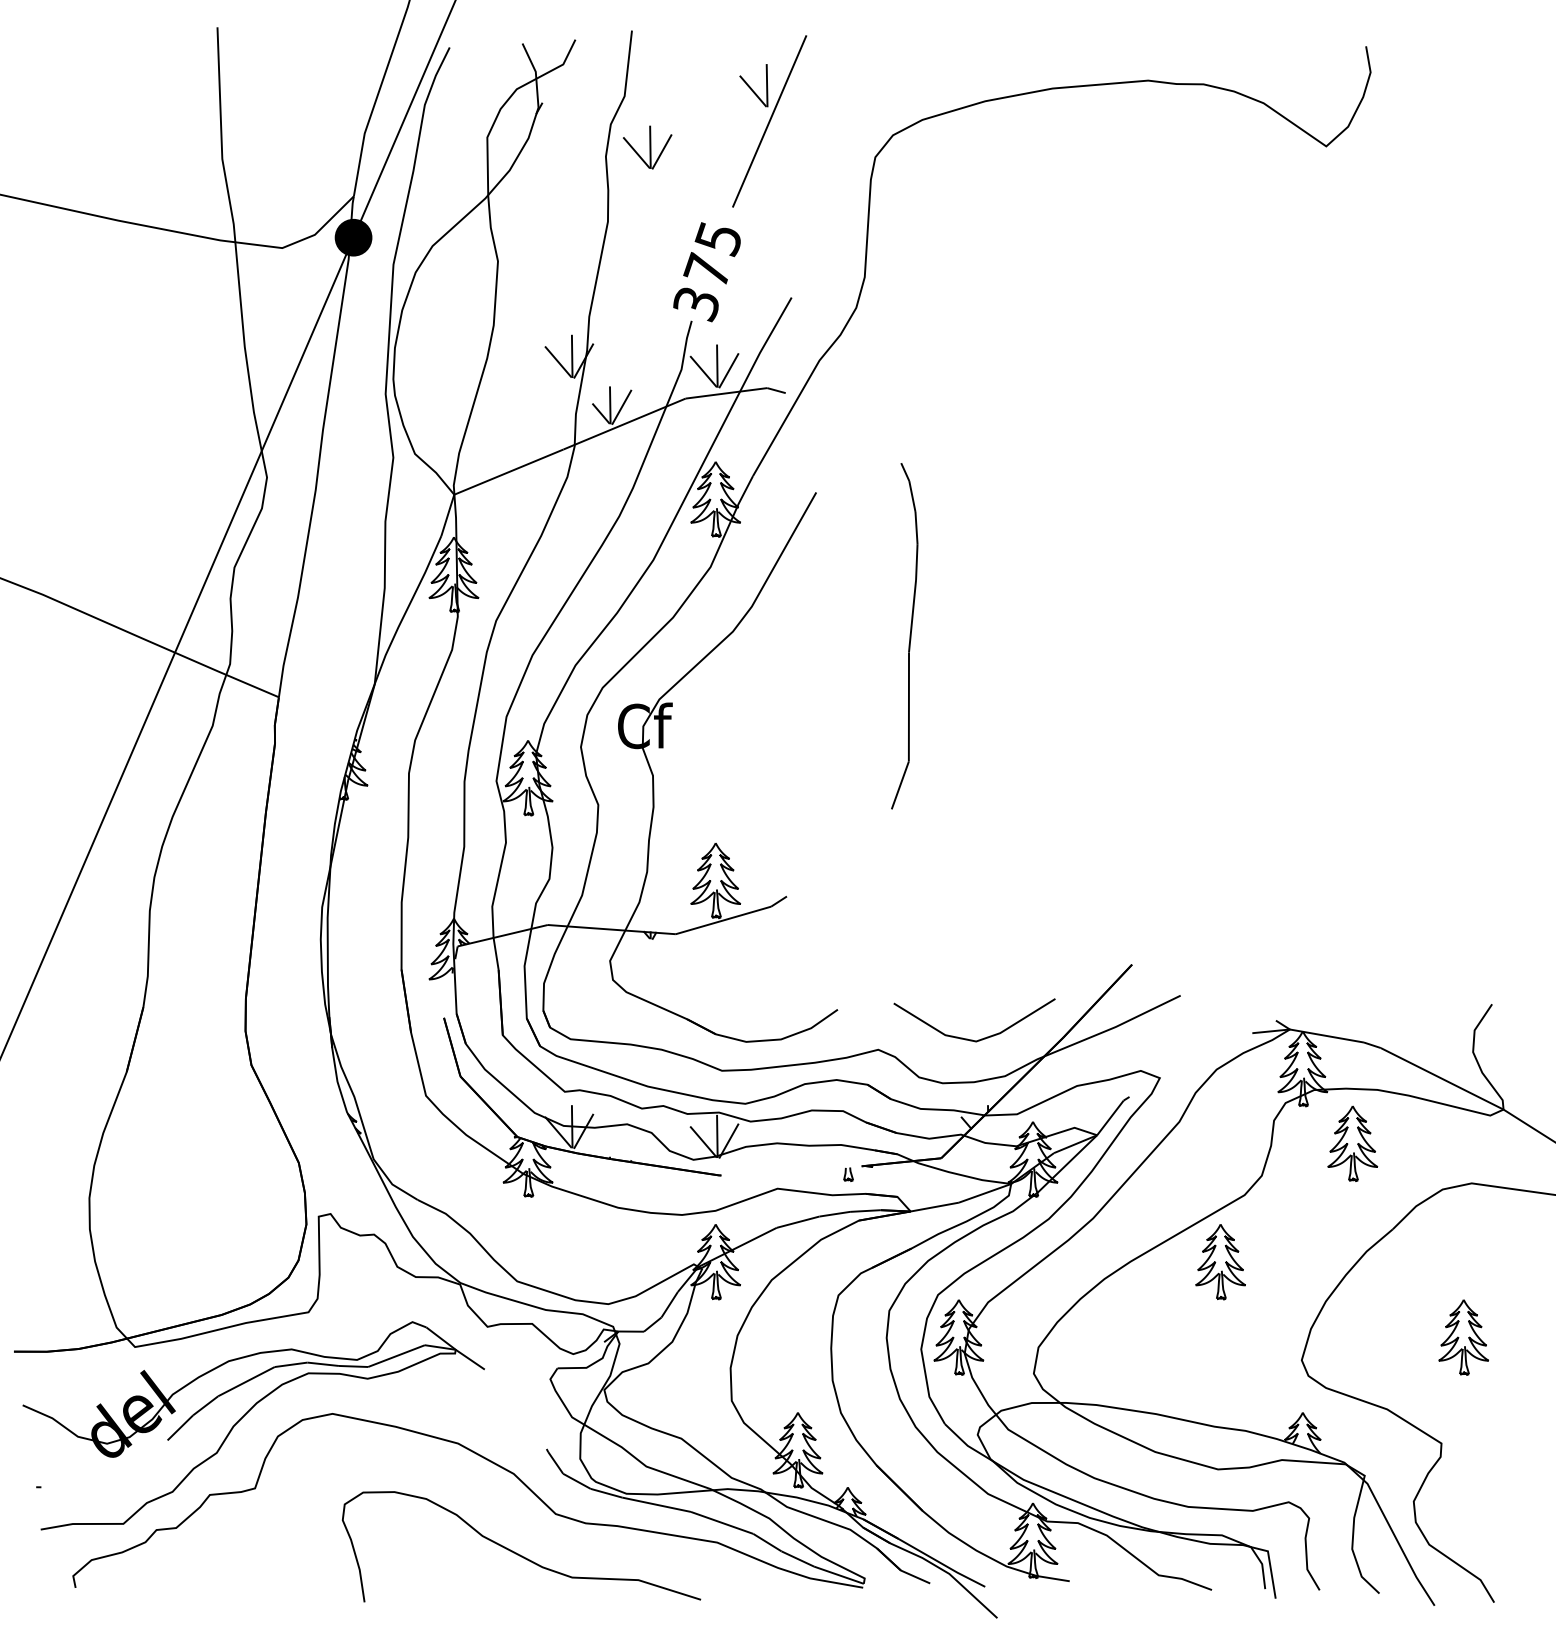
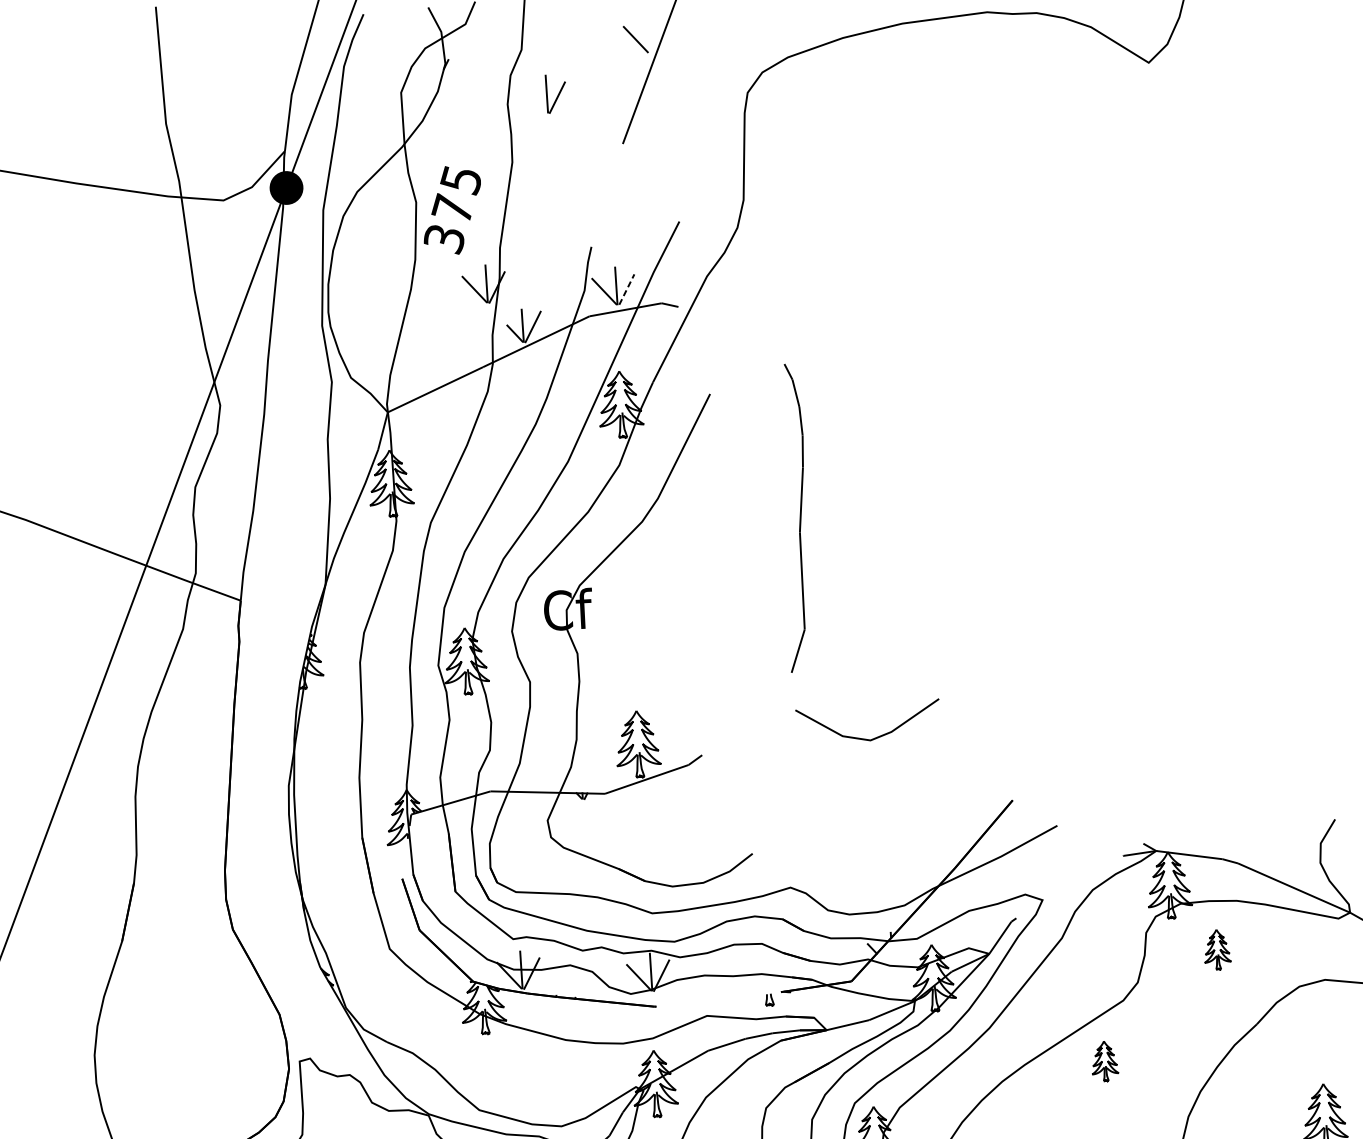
line: (766, 85) -> (647, 33), removed
line: (636, 152) -> (534, 99), removed
text: (706, 272) -> (451, 210), moved
line: (729, 370) -> (627, 289), solid -> dashed
line: (972, 1039) -> (867, 738), moved
part: (1352, 1143) -> (1217, 949), size x0.6
part: (1220, 1262) -> (1104, 1061), size x0.6

